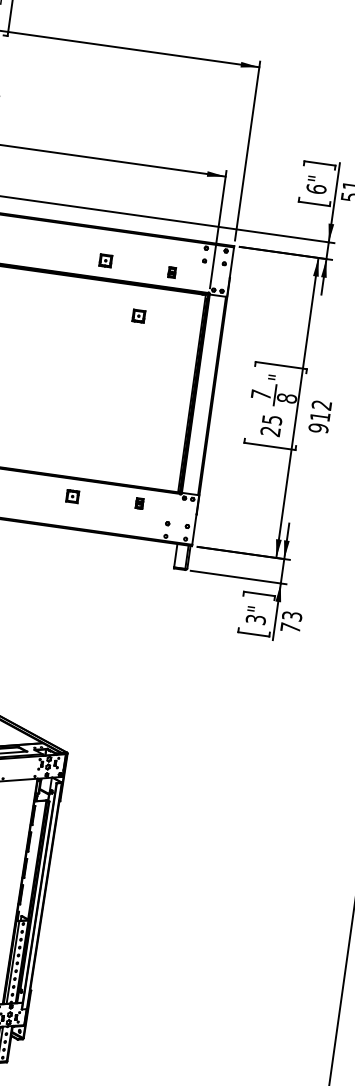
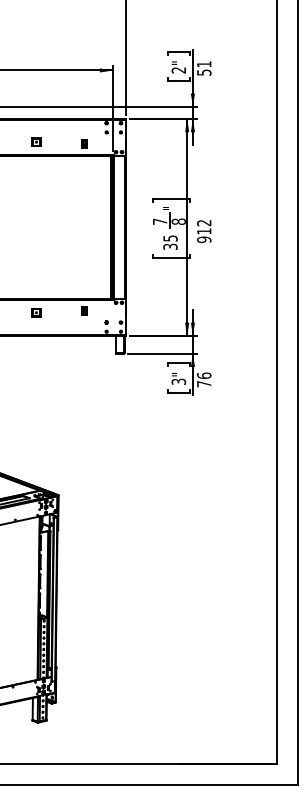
text: (315, 189) -> (178, 70), 6" -> 2"
part: (138, 315) -> (65, 177), removed
text: (270, 430) -> (170, 246), 25 -> 35
text: (292, 615) -> (204, 375), 73 -> 76

